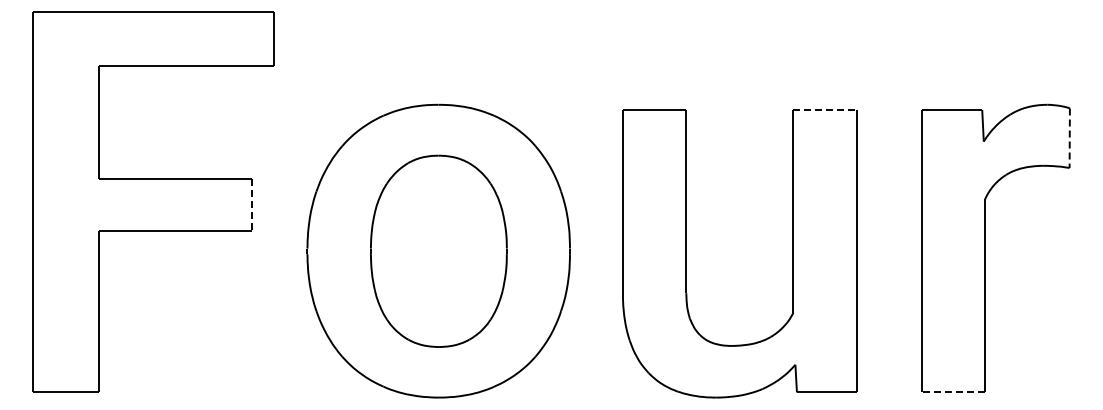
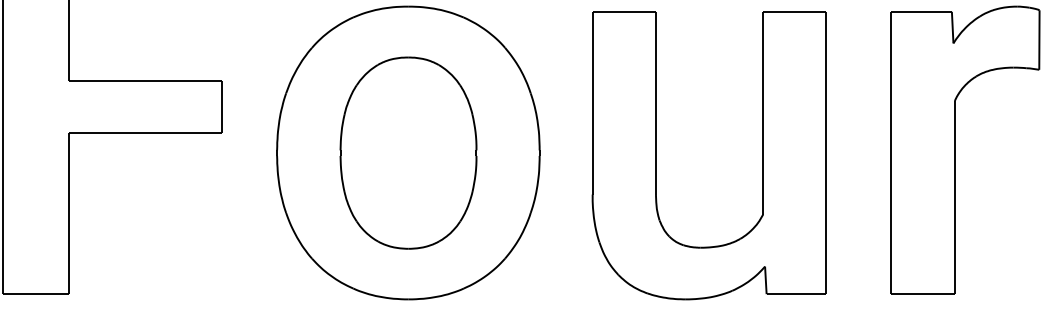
line: (825, 110) -> (795, 12), dashed -> solid
line: (1069, 138) -> (1039, 40), dashed -> solid
line: (252, 205) -> (222, 107), dashed -> solid
line: (953, 392) -> (923, 294), dashed -> solid

